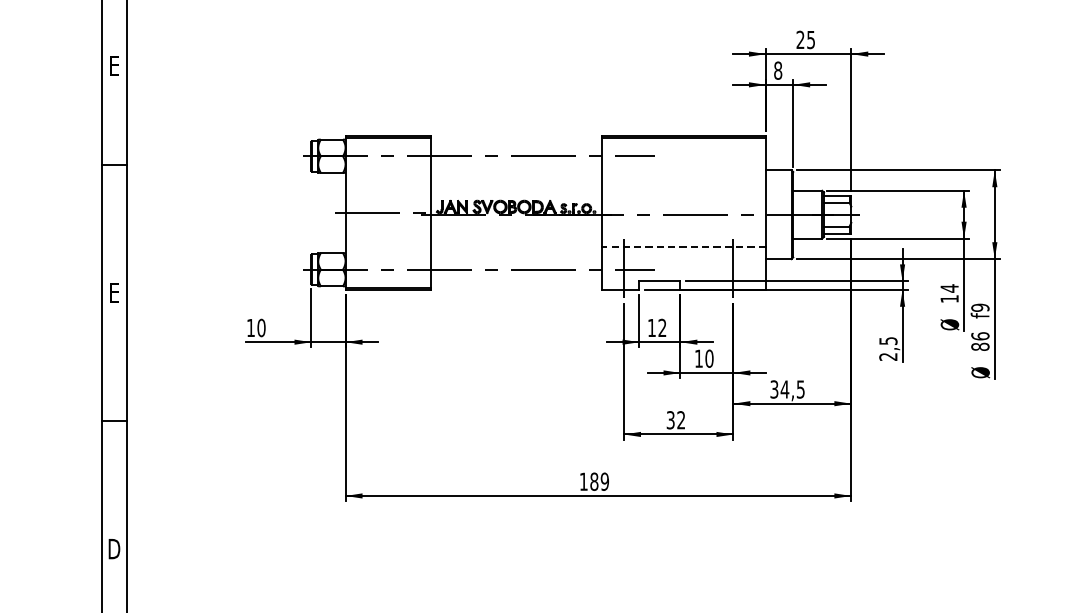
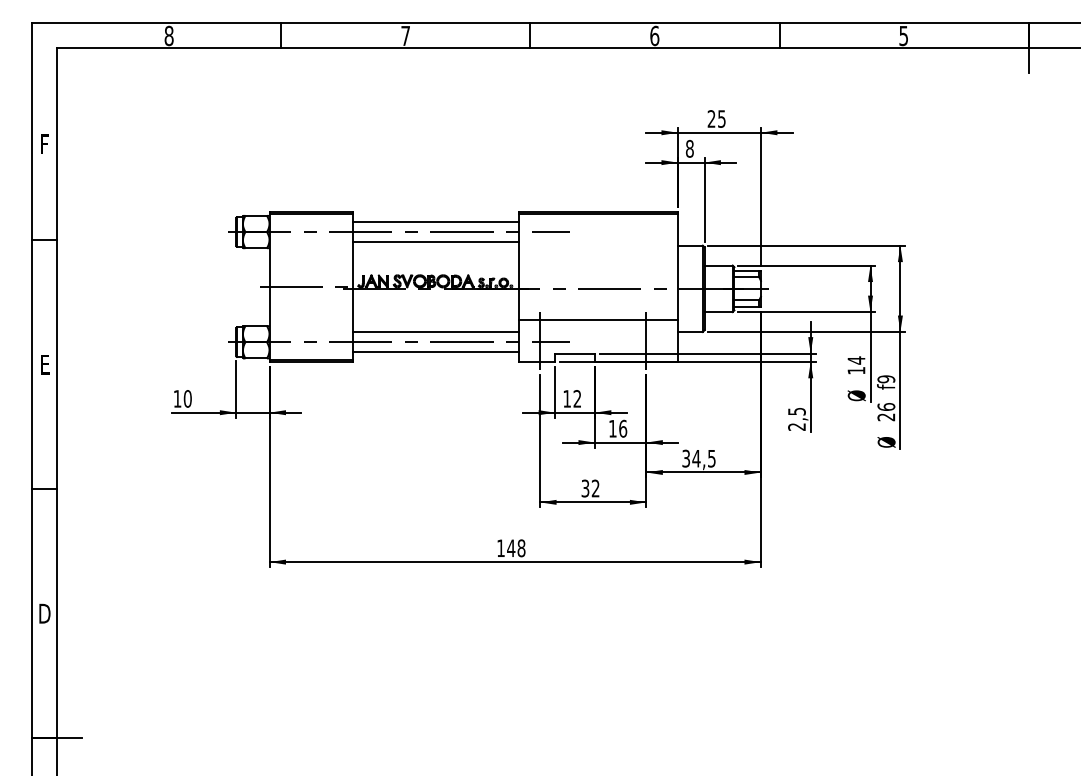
text: (115, 67) -> (45, 145), E -> F
line: (516, 146) -> (435, 222), added
line: (516, 167) -> (435, 242), added
line: (684, 247) -> (598, 320), dashed -> solid
line: (516, 259) -> (435, 332), added
line: (516, 280) -> (435, 352), added
text: (980, 347) -> (886, 417), 86 -> 26
text: (709, 358) -> (623, 428), 10 -> 16
text: (599, 481) -> (516, 548), 189 -> 148

